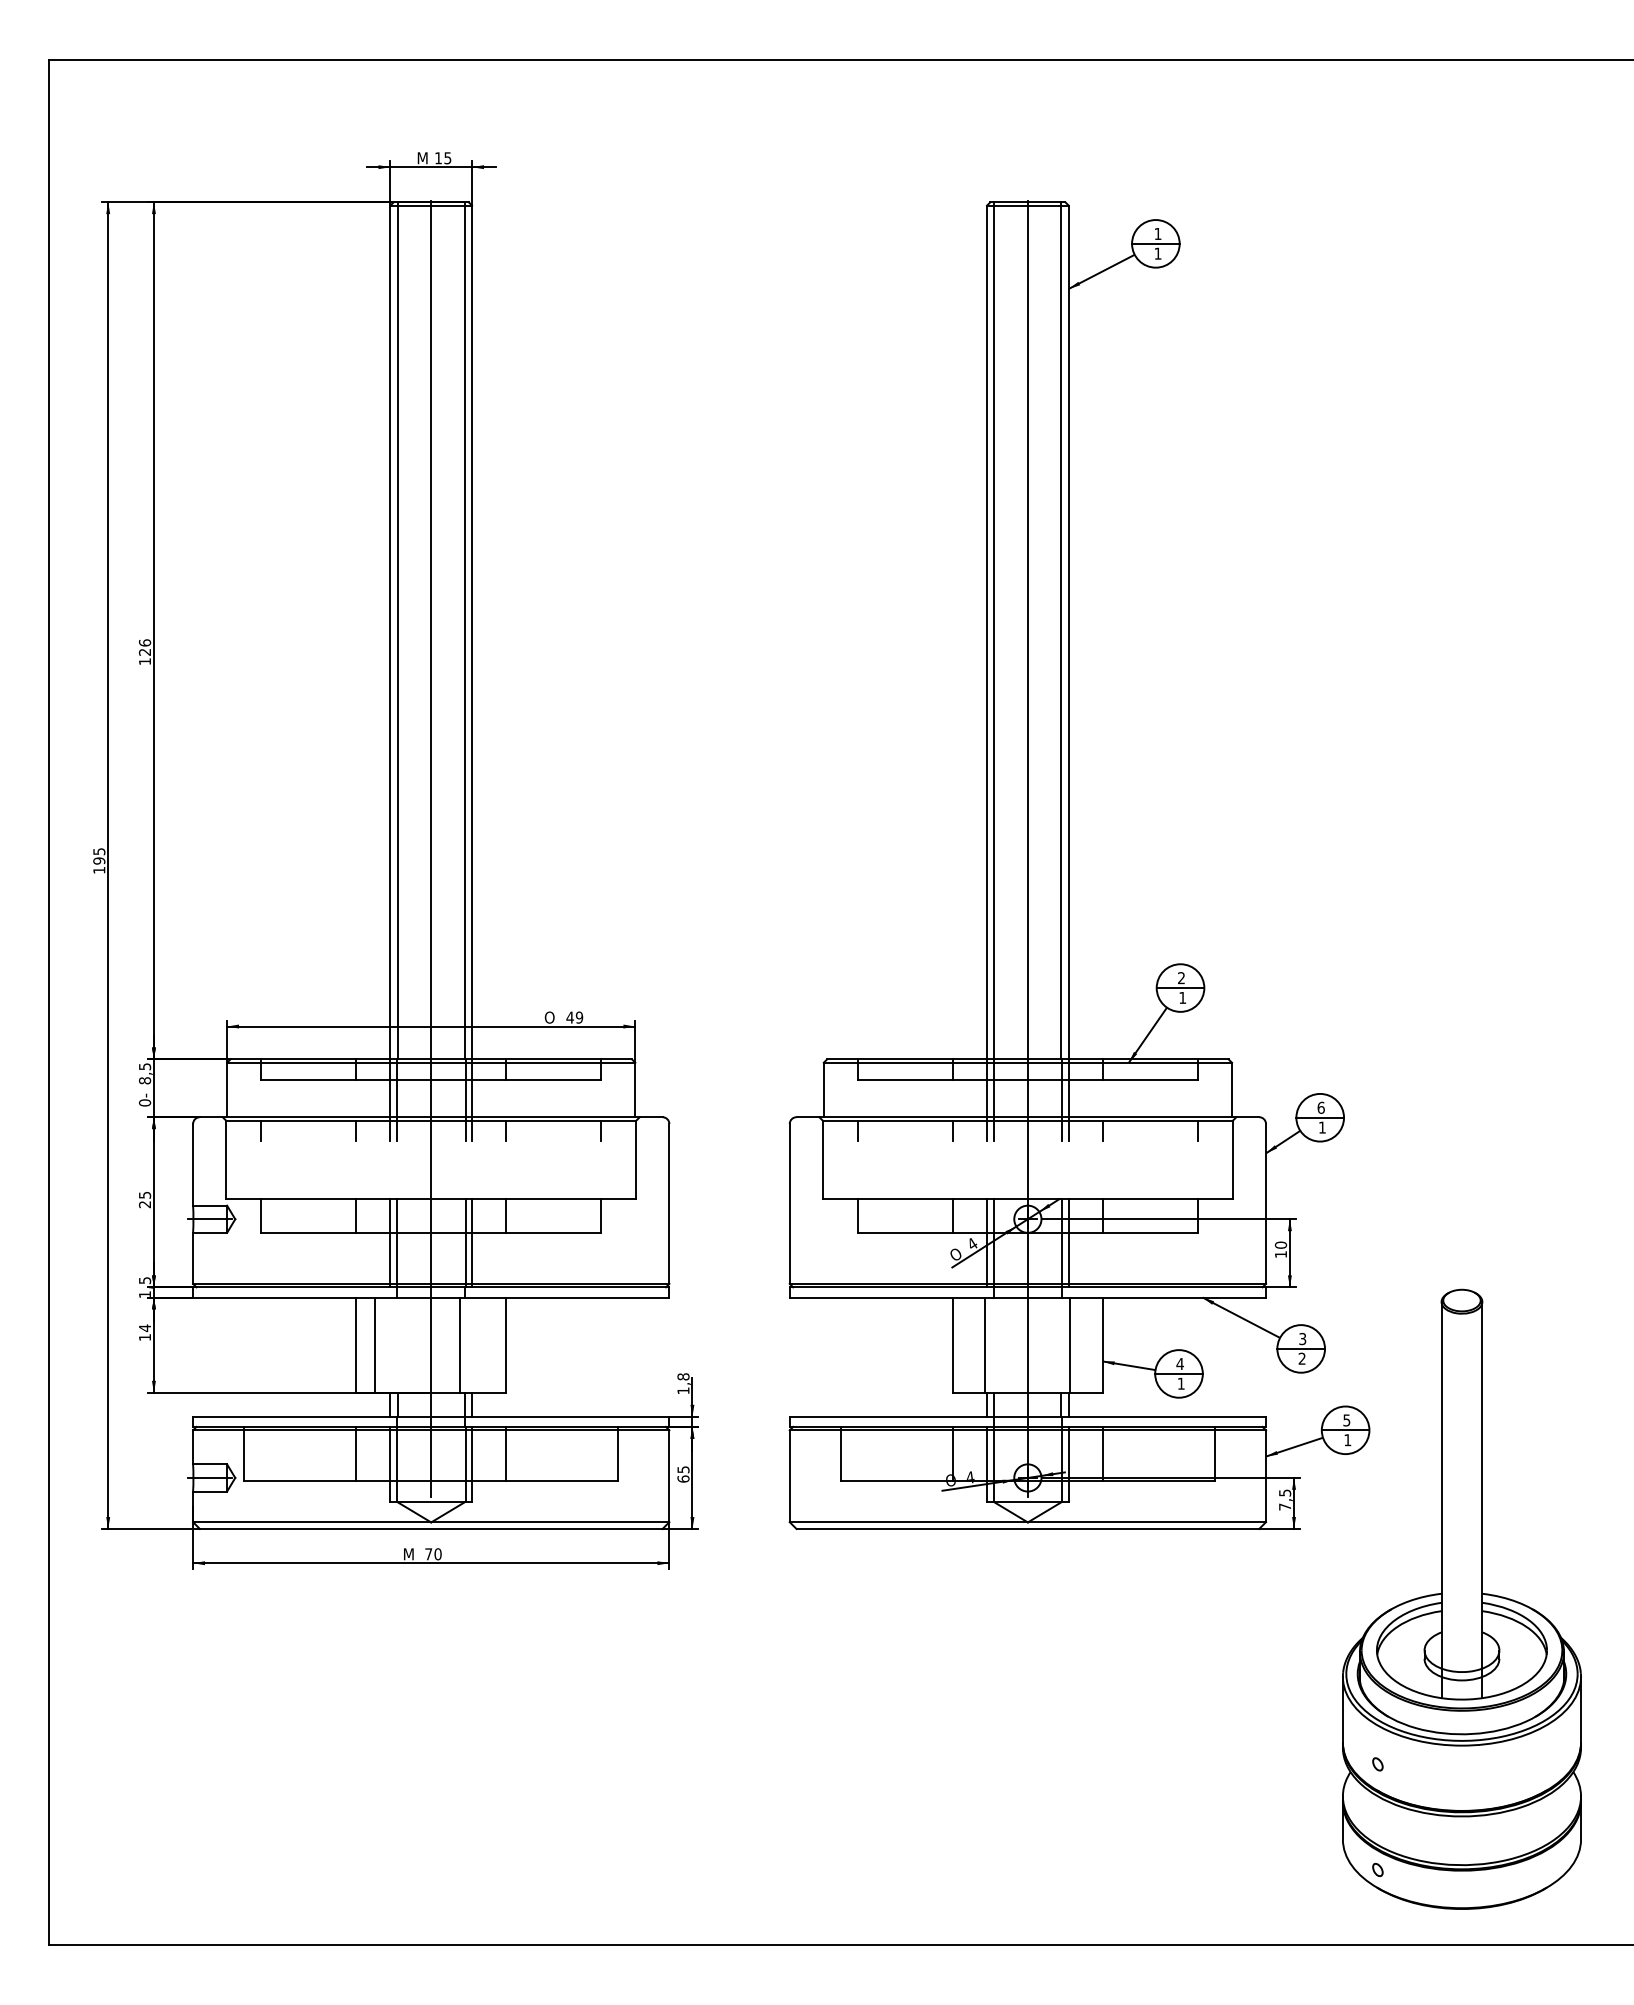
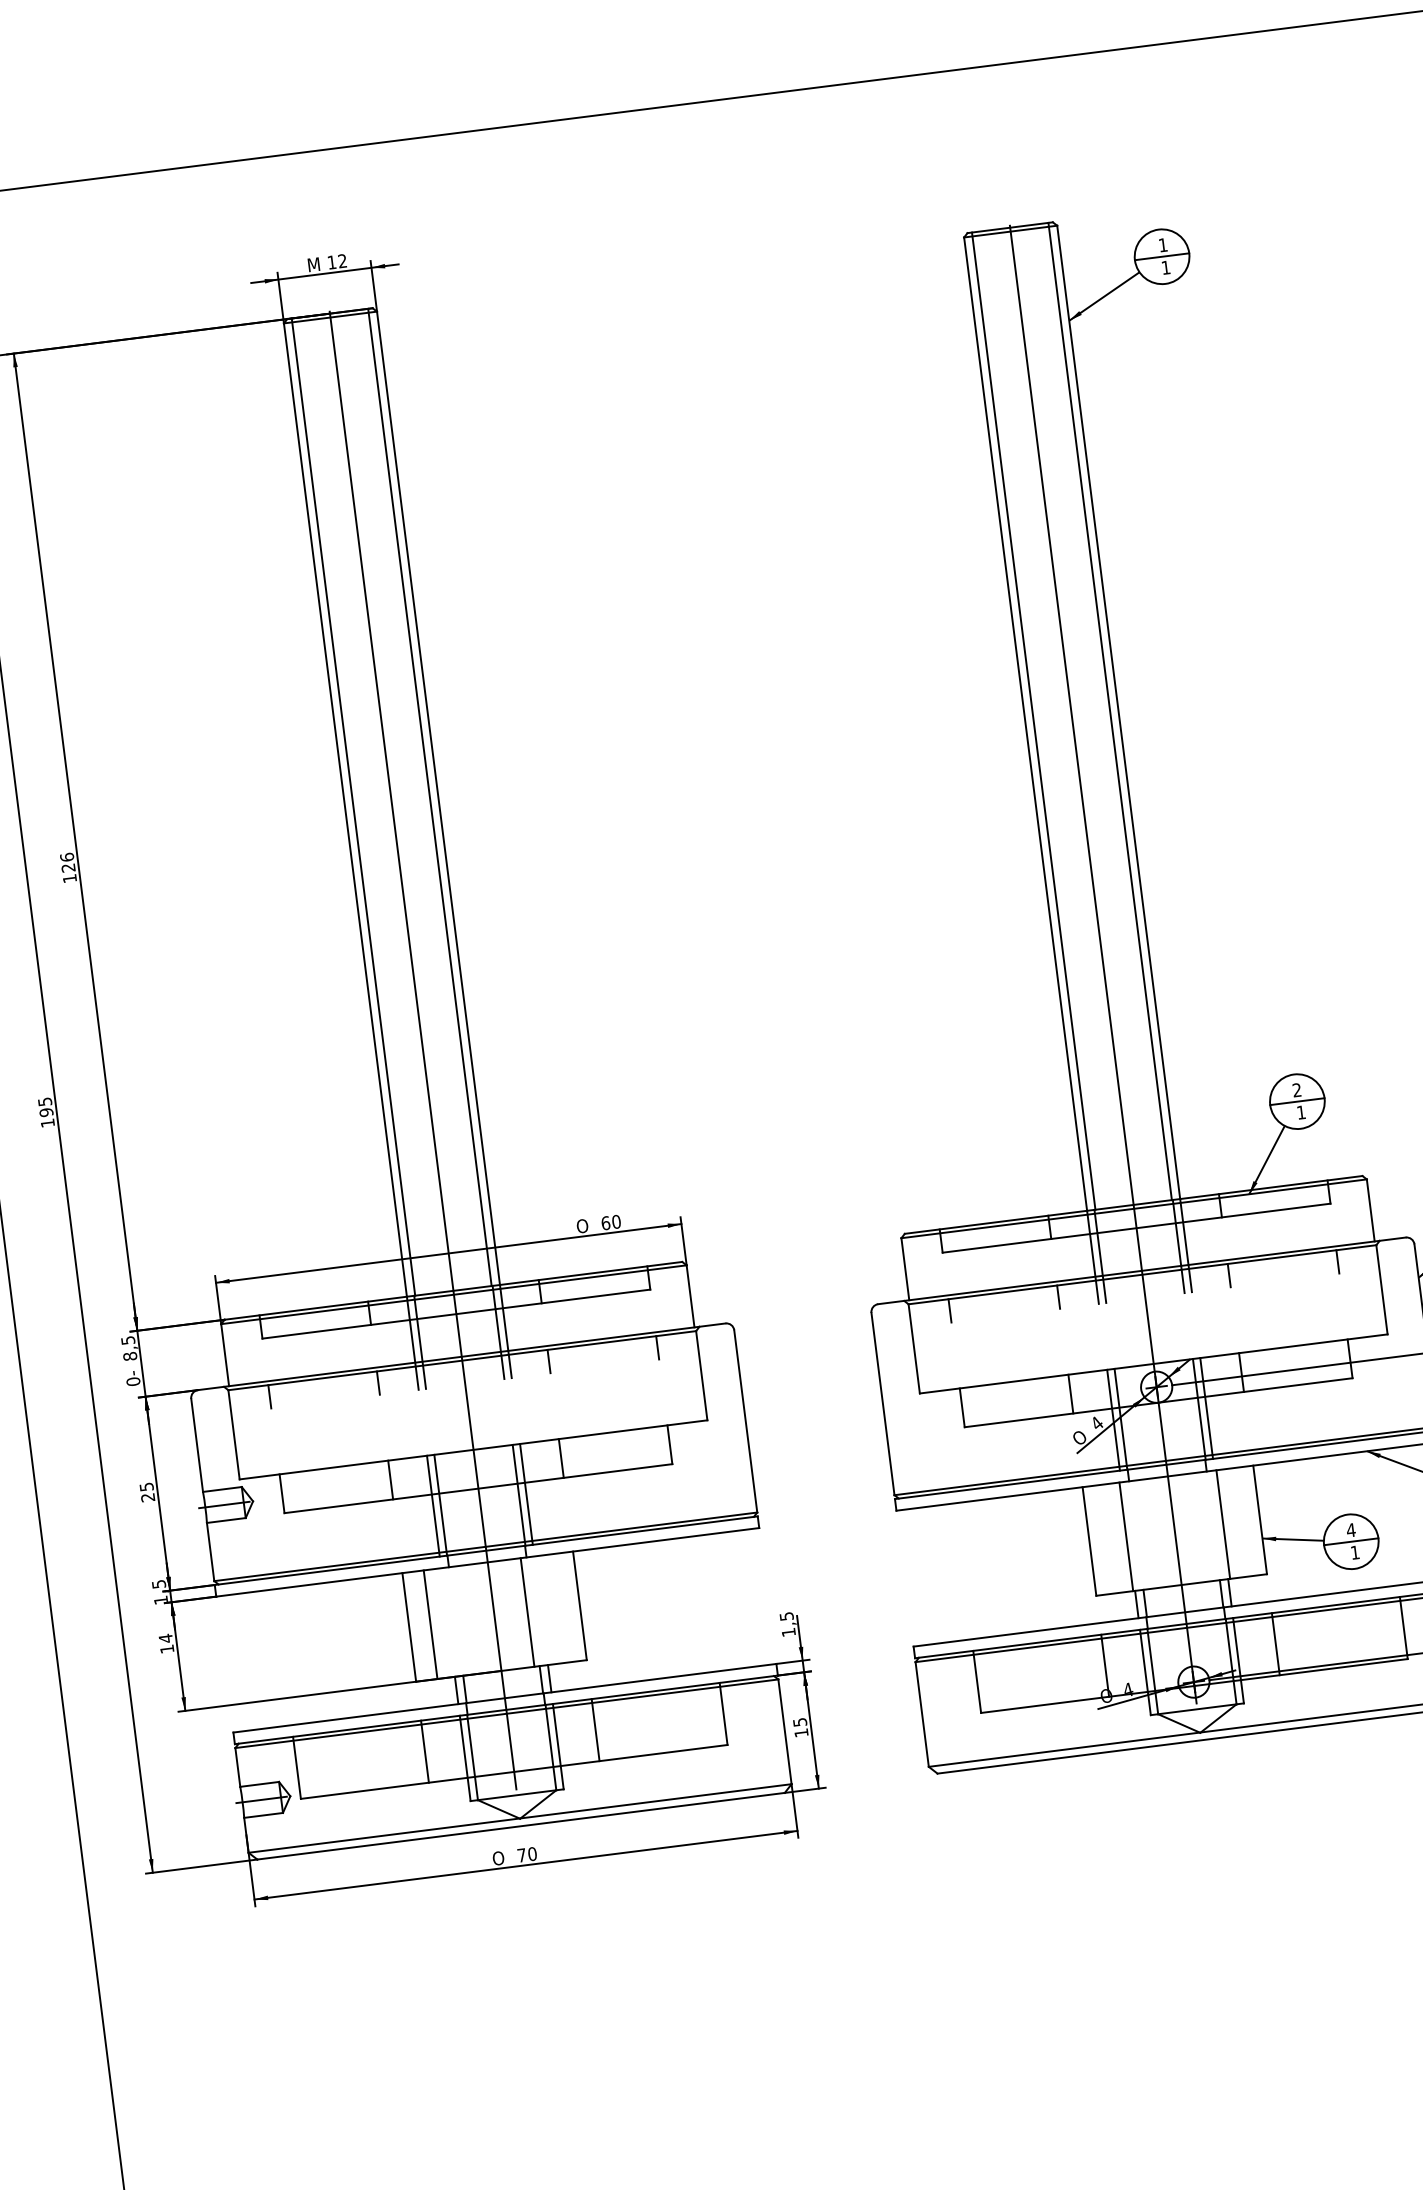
text: (447, 158) -> (342, 261), 15 -> 12
text: (574, 1017) -> (610, 1222), 49 -> 60
text: (683, 1376) -> (786, 1616), 1,8 -> 1,5
text: (683, 1478) -> (801, 1732), 65 -> 15
text: (408, 1554) -> (498, 1858), M -> O

